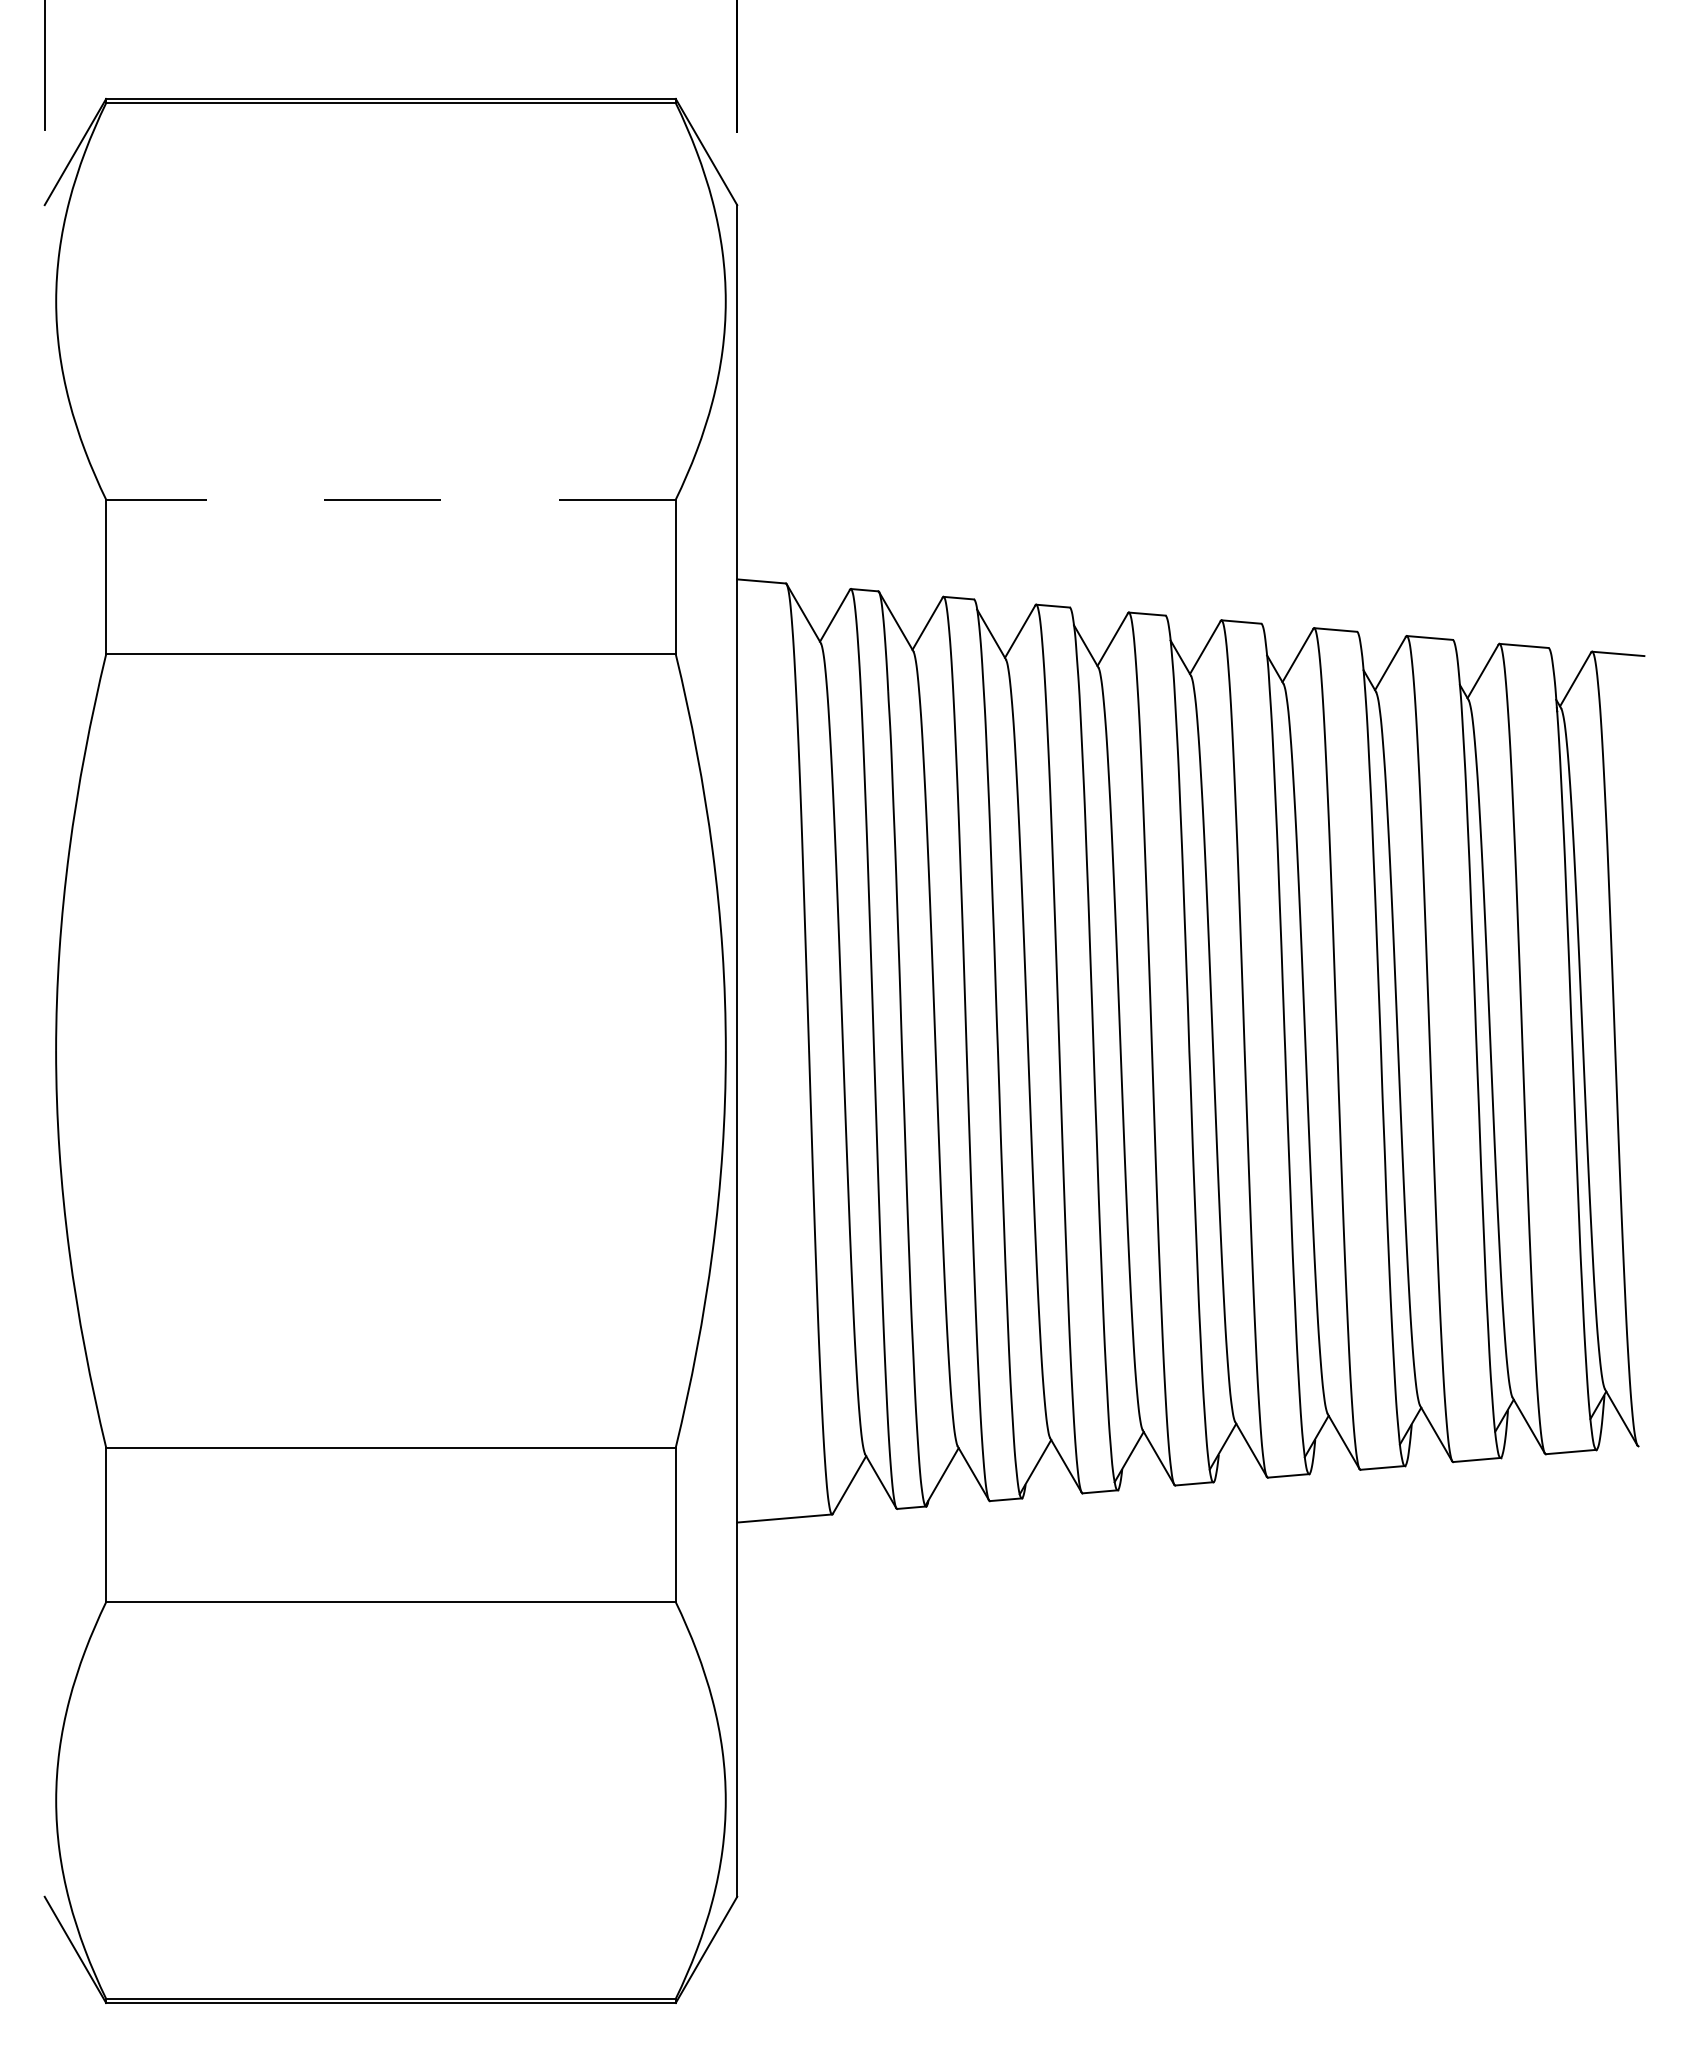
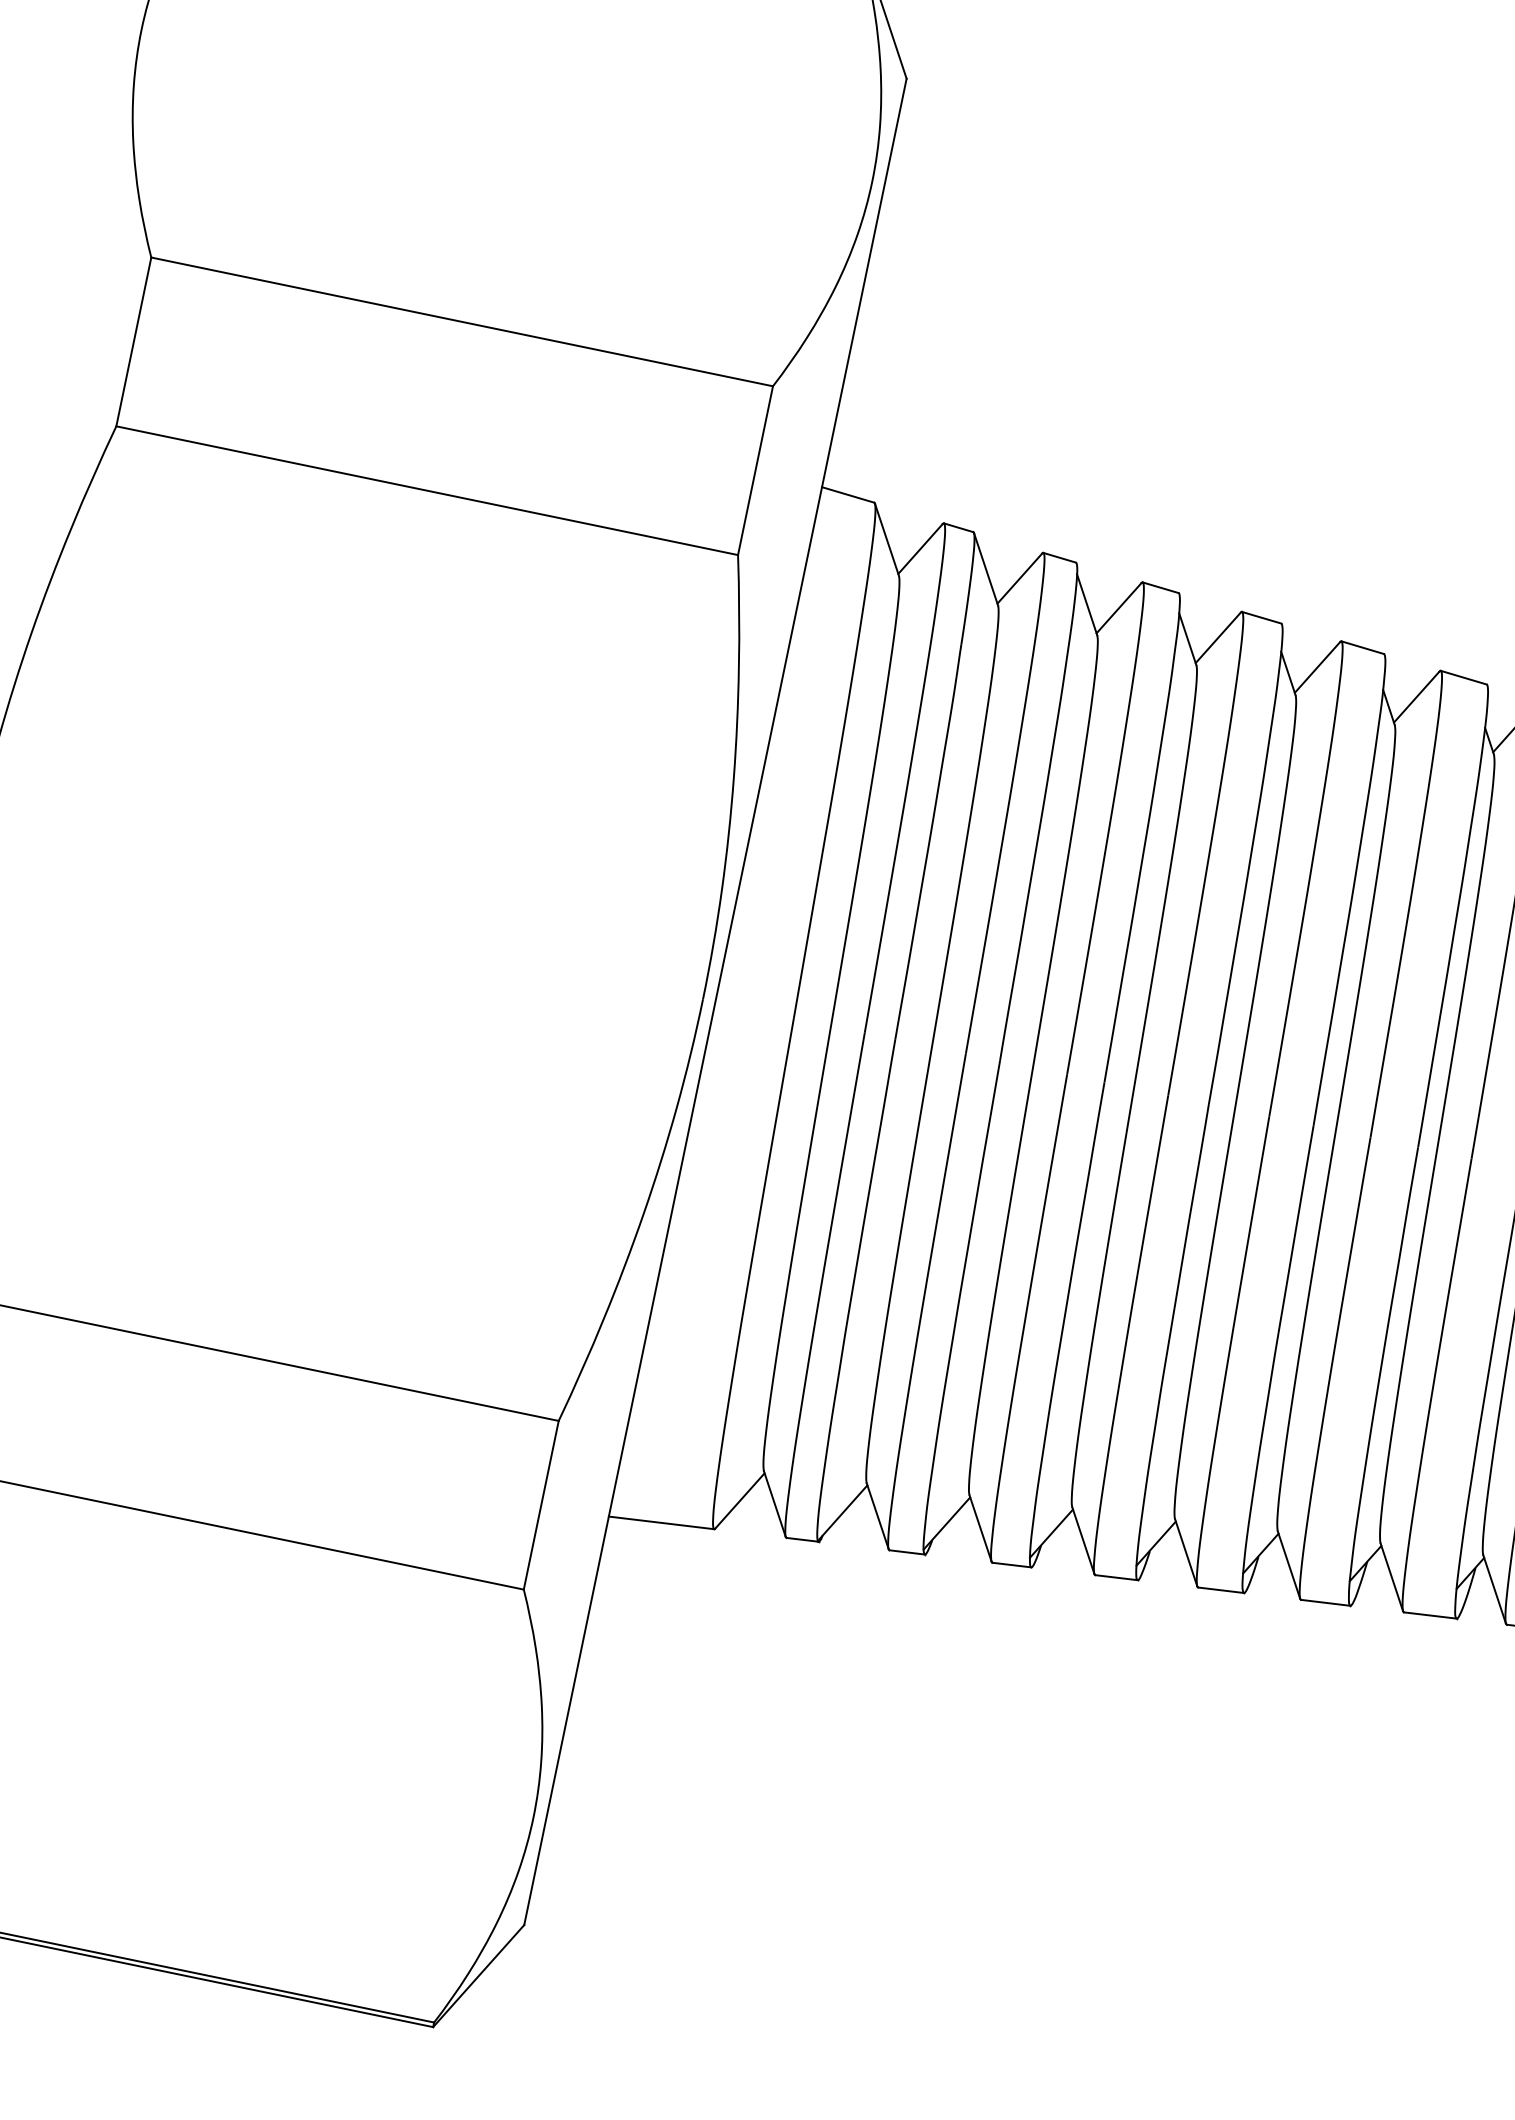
line: (390, 499) -> (461, 321), dashed -> solid

